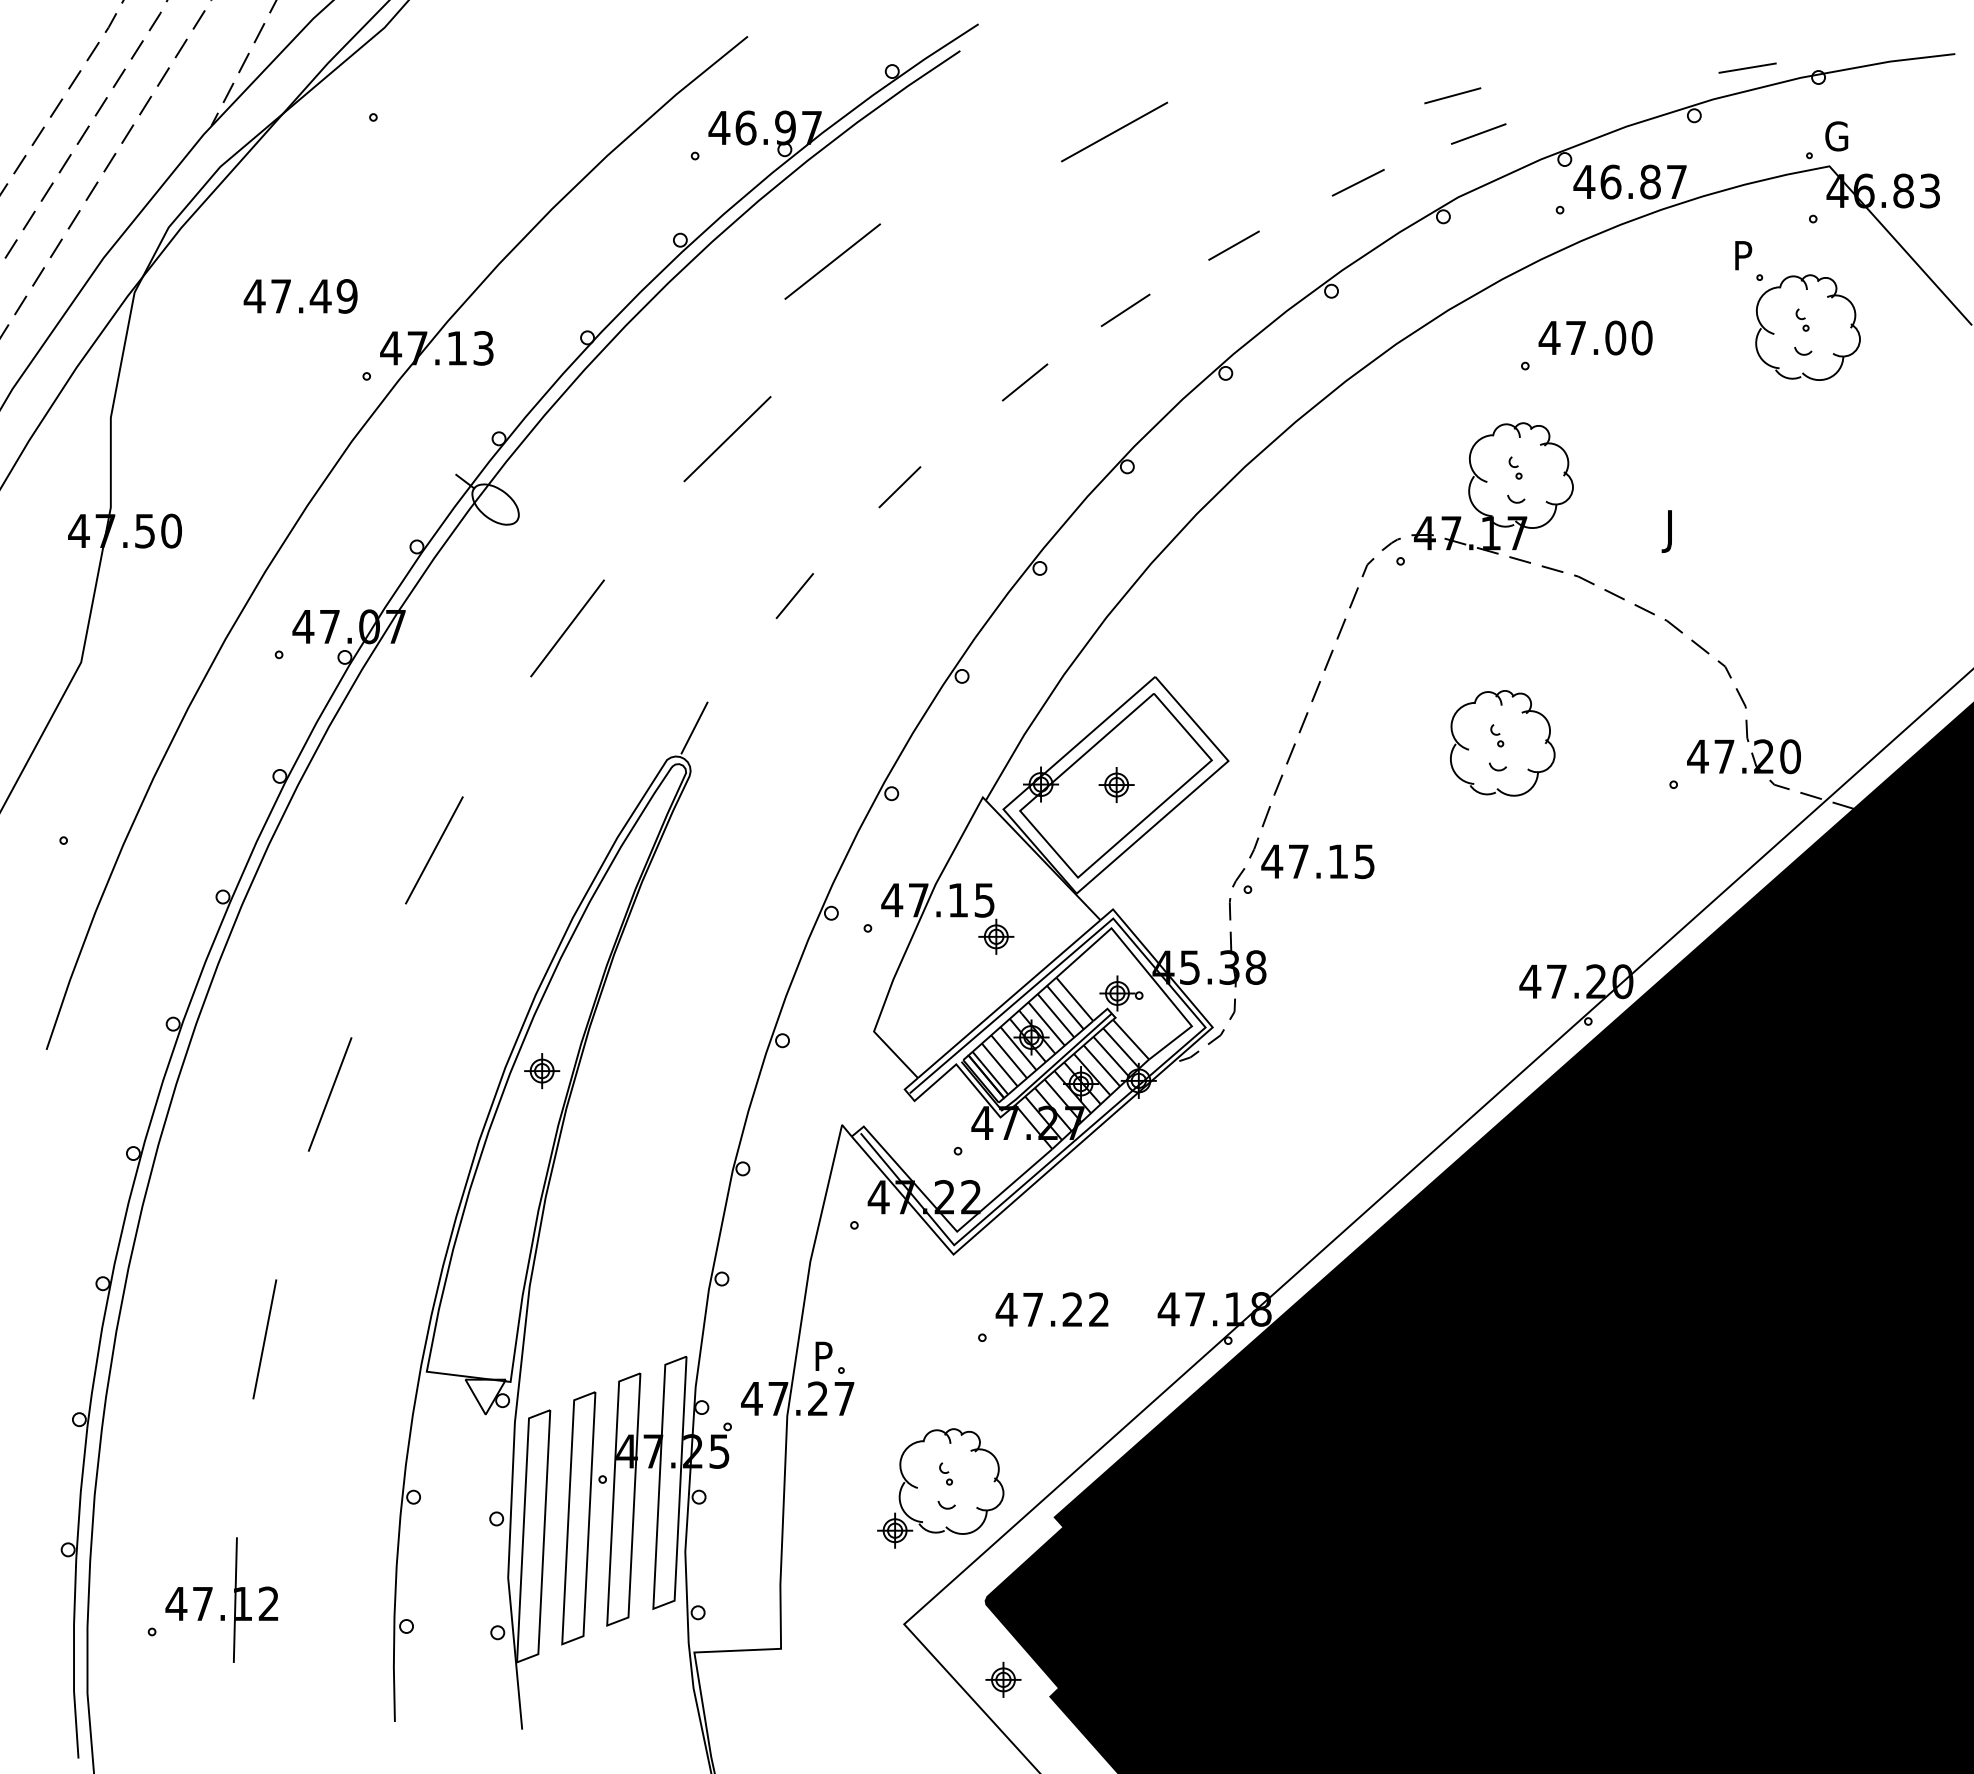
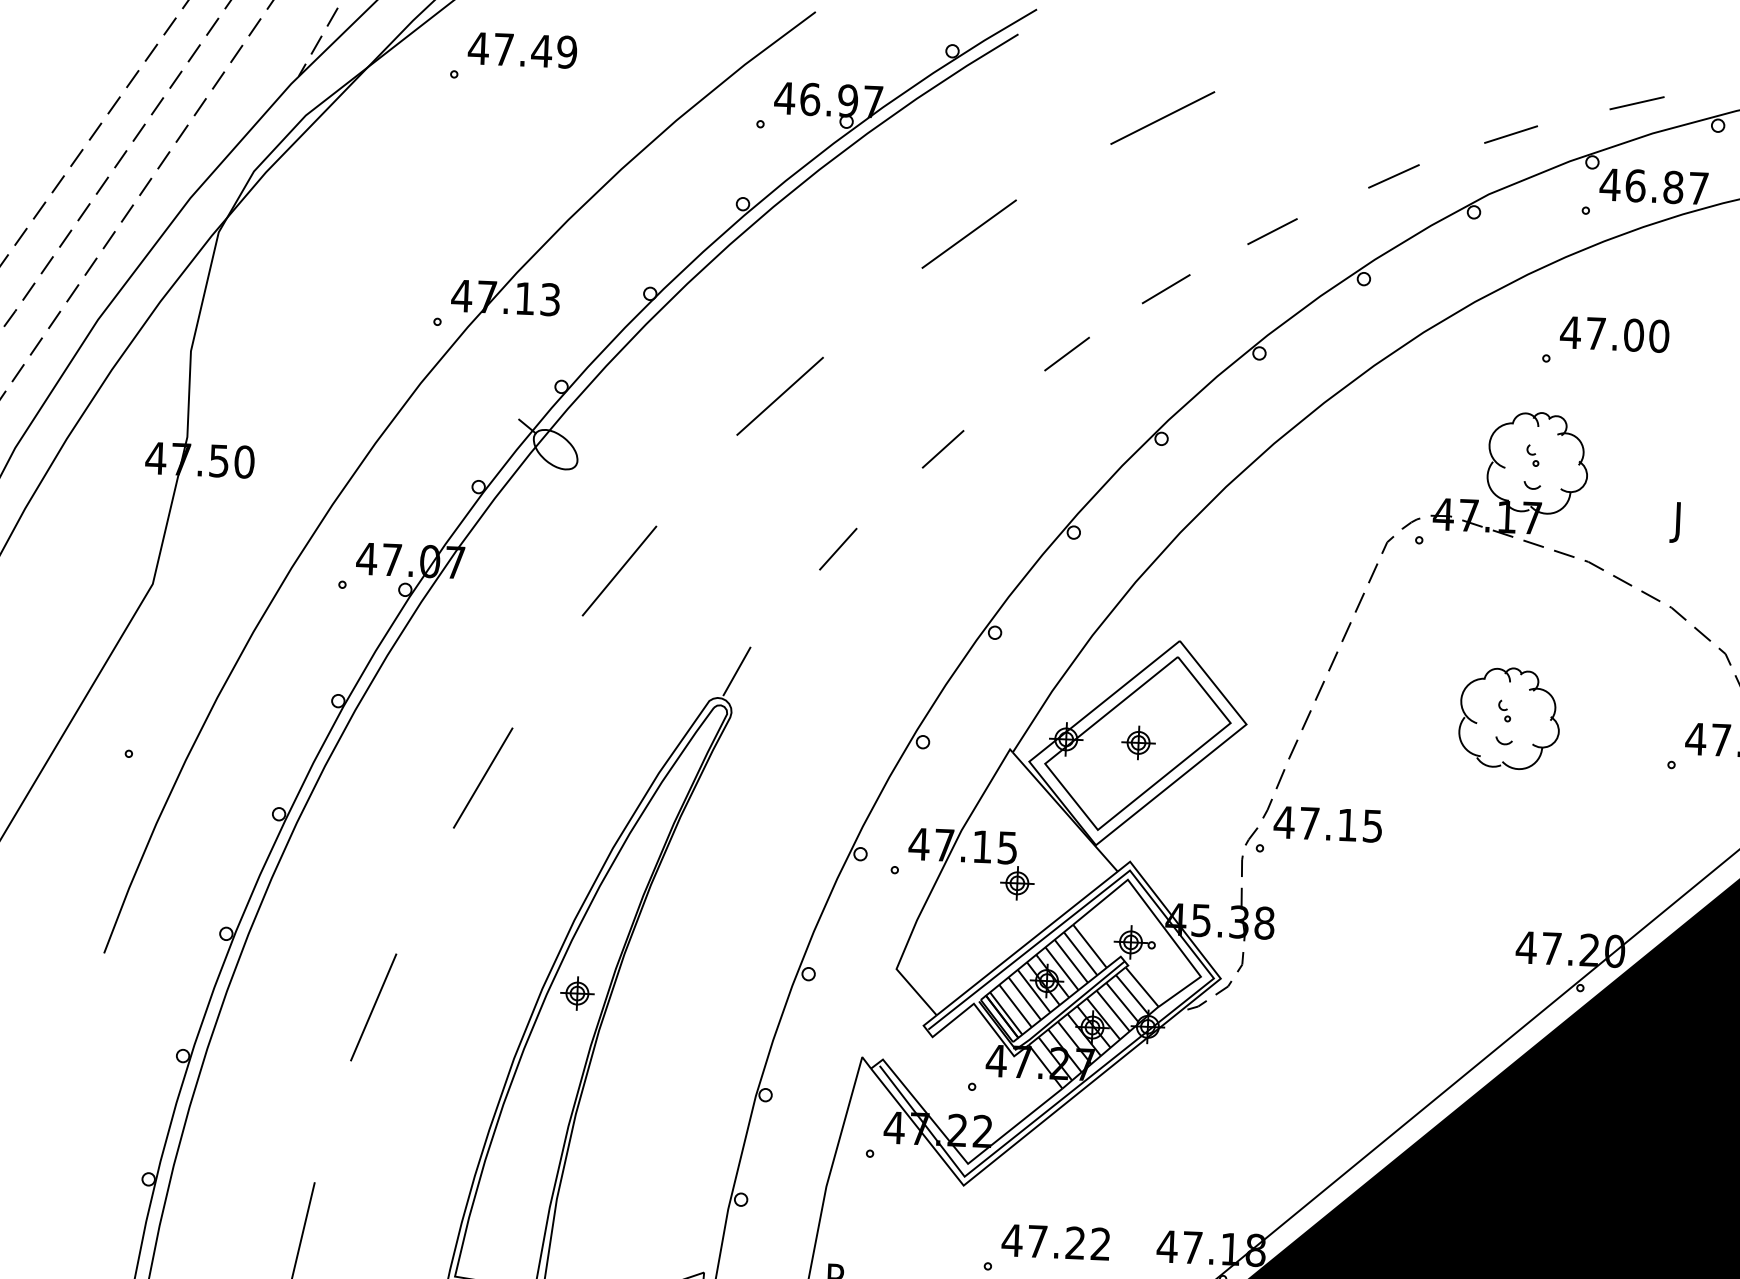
line: (1452, 95) -> (1636, 102), moved
line: (832, 261) -> (969, 234), moved
text: (300, 296) -> (522, 50), moved

